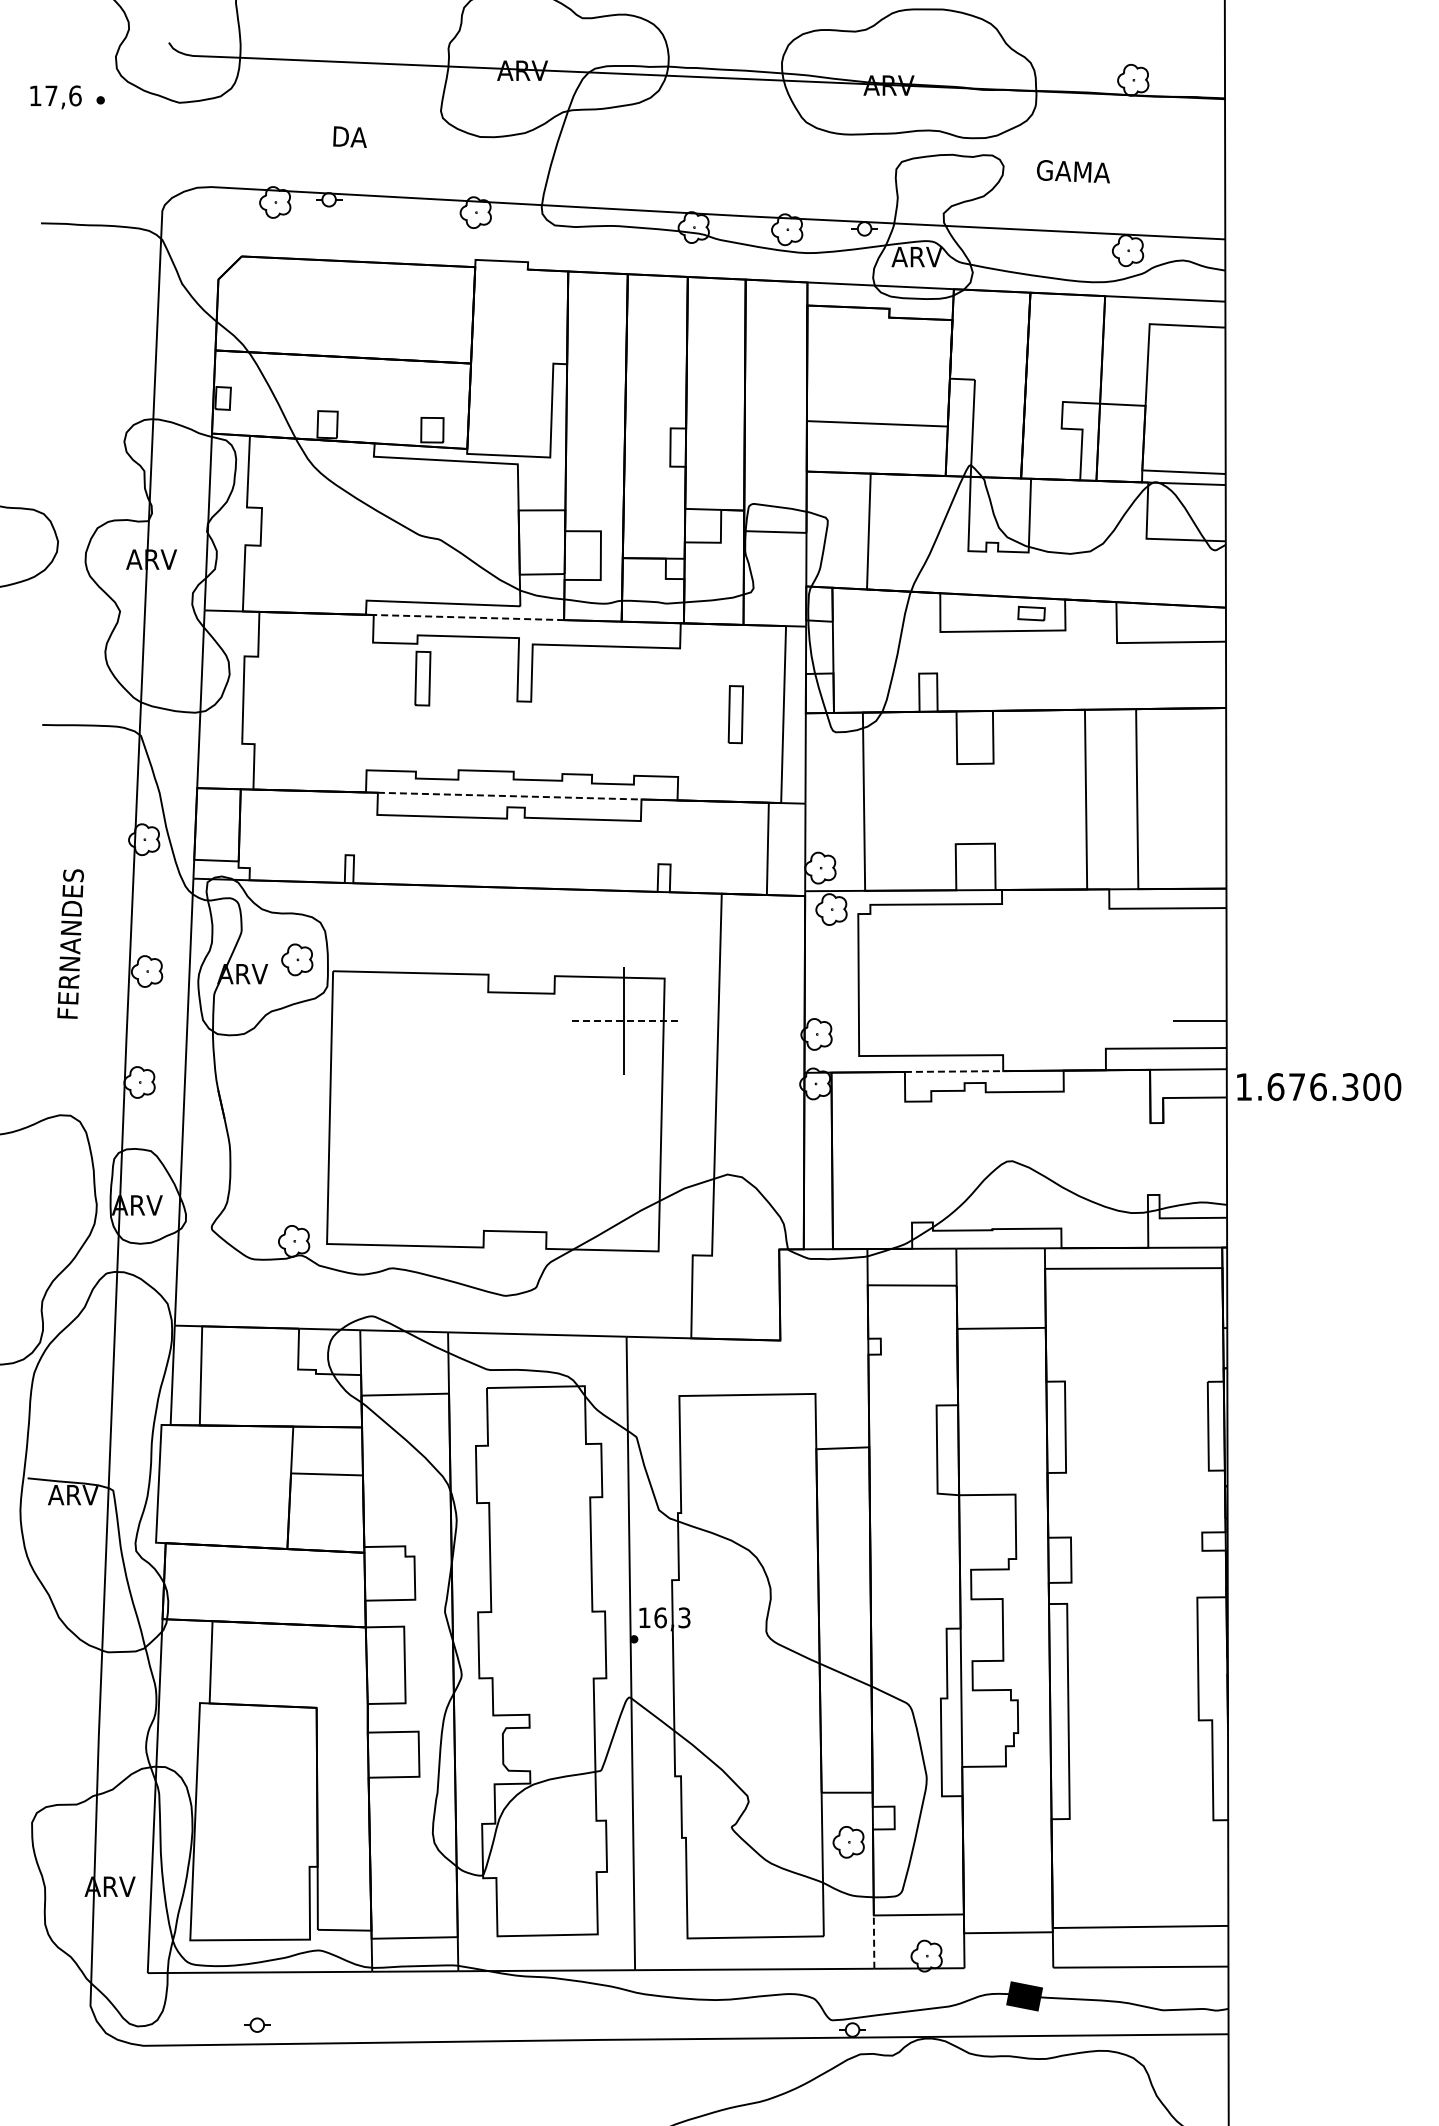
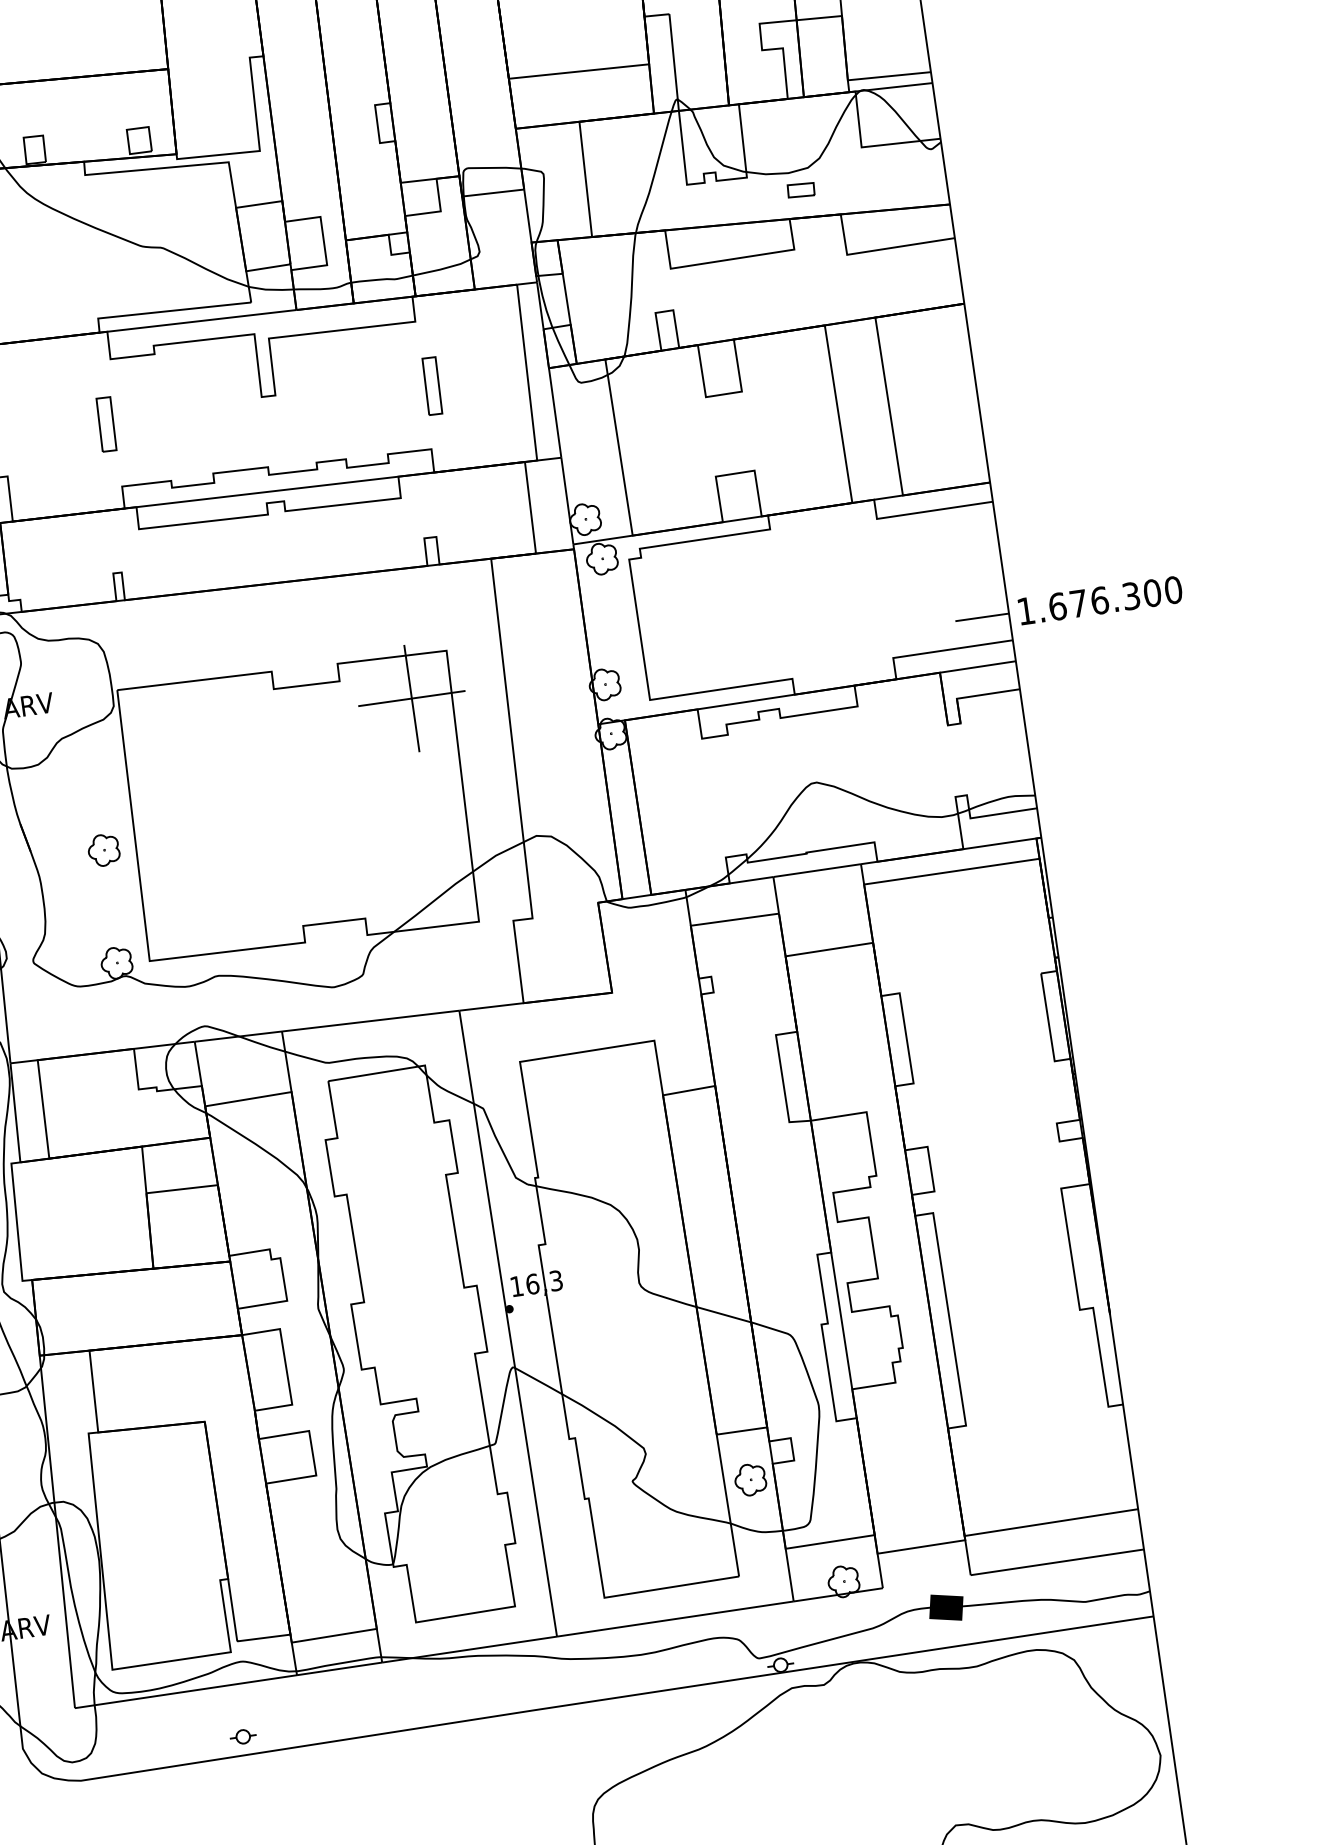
part: (1031, 613) -> (801, 190), moved
line: (468, 617) -> (201, 320), dashed -> solid
part: (422, 678) -> (106, 424), moved
part: (735, 714) -> (431, 386), moved
line: (509, 796) -> (267, 492), dashed -> solid
part: (297, 959) -> (104, 849), moved
line: (623, 1021) -> (411, 699), dashed -> solid
line: (954, 1071) -> (746, 701), dashed -> solid
text: (1319, 1086) -> (1100, 599), moved
line: (874, 1942) -> (790, 1575), dashed -> solid
part: (257, 2024) -> (243, 1736), moved

